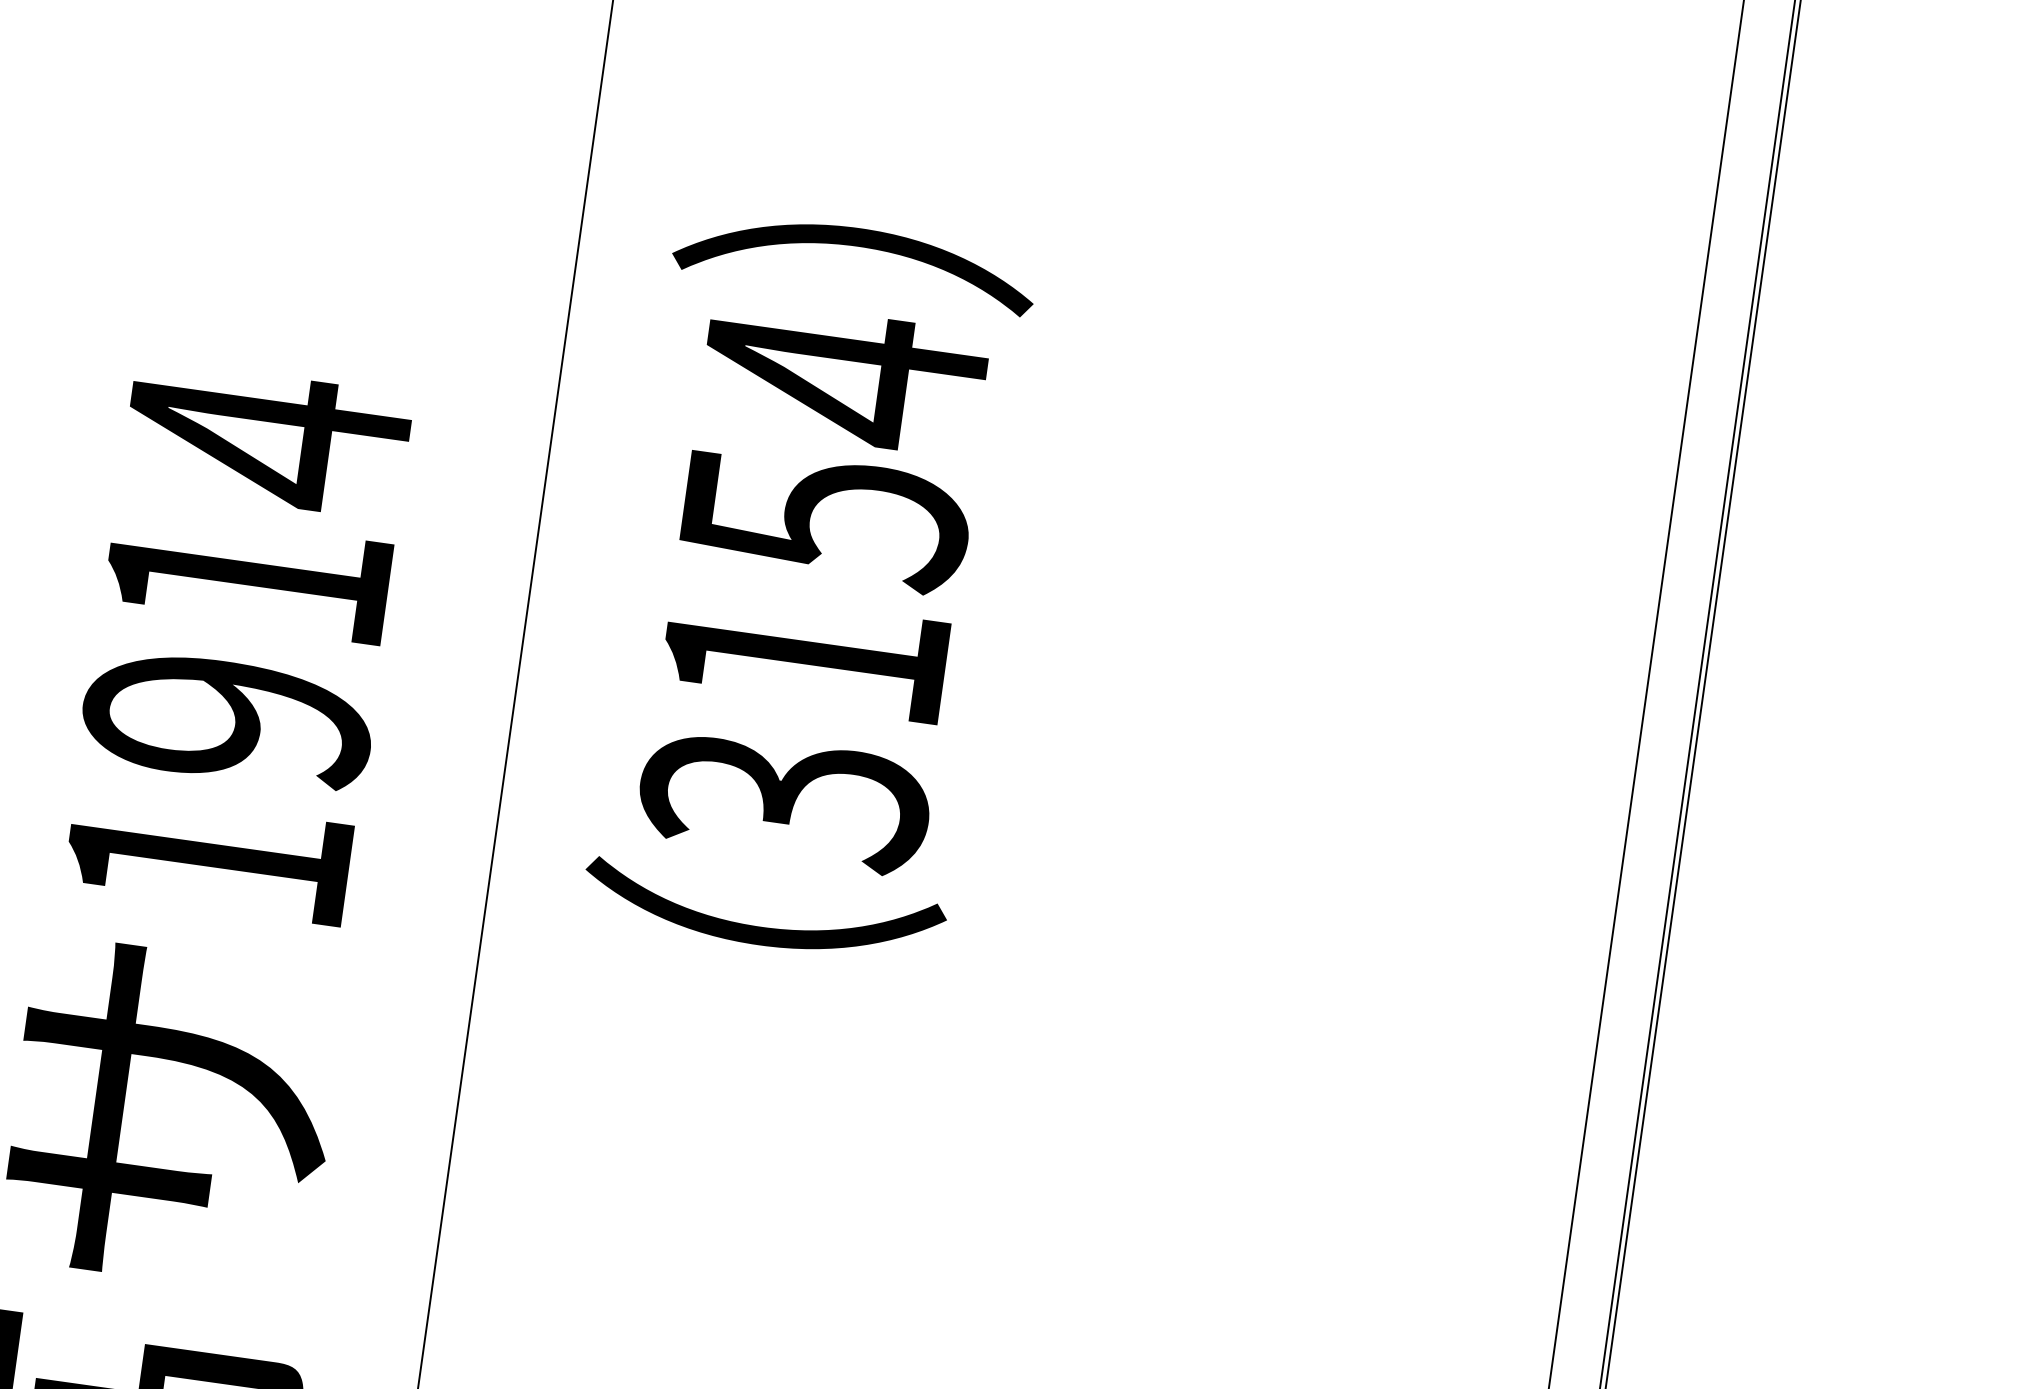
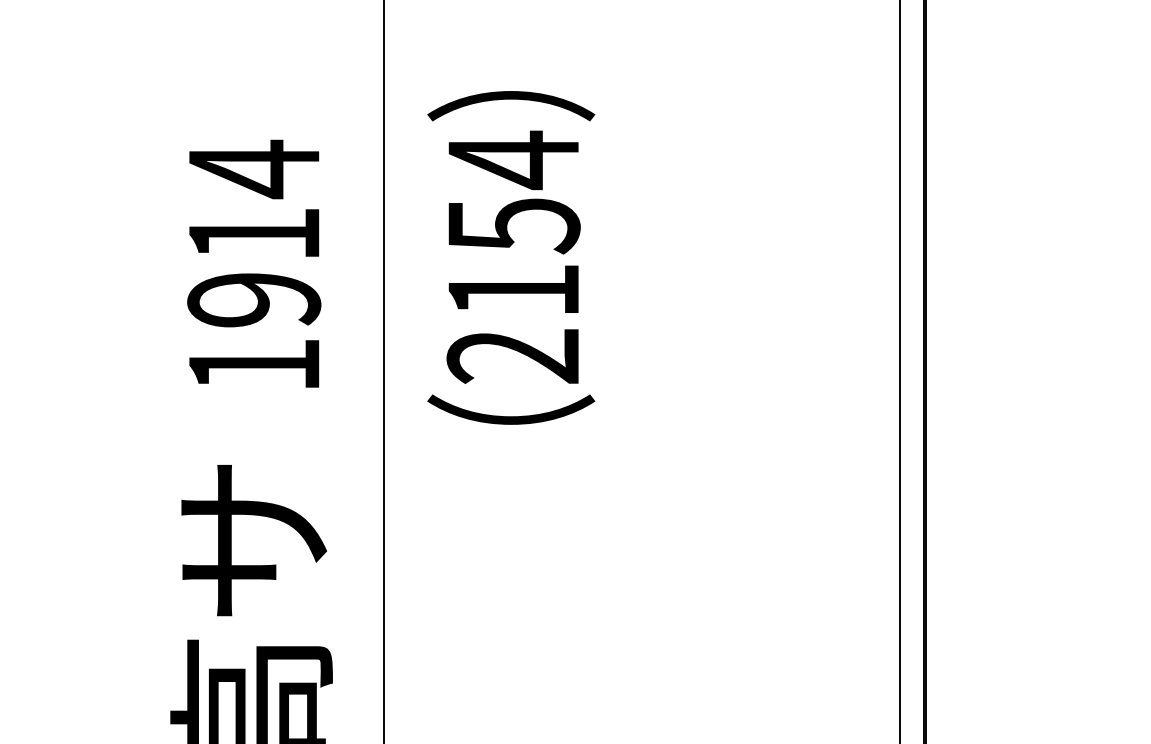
text: (239, 641) -> (254, 263), moved
text: (784, 801) -> (513, 357), 3154 -> 2154

